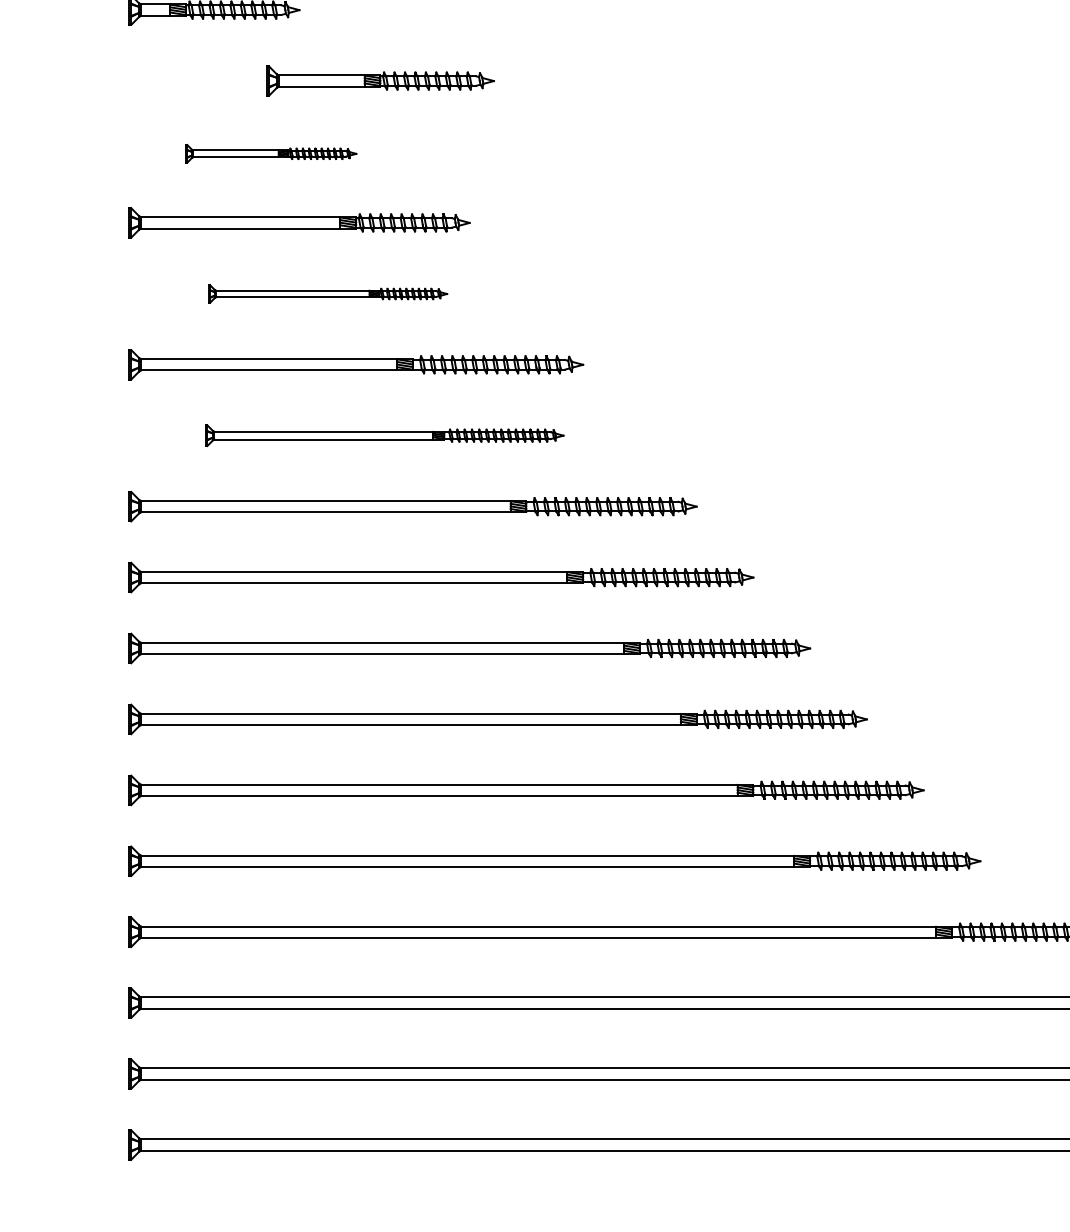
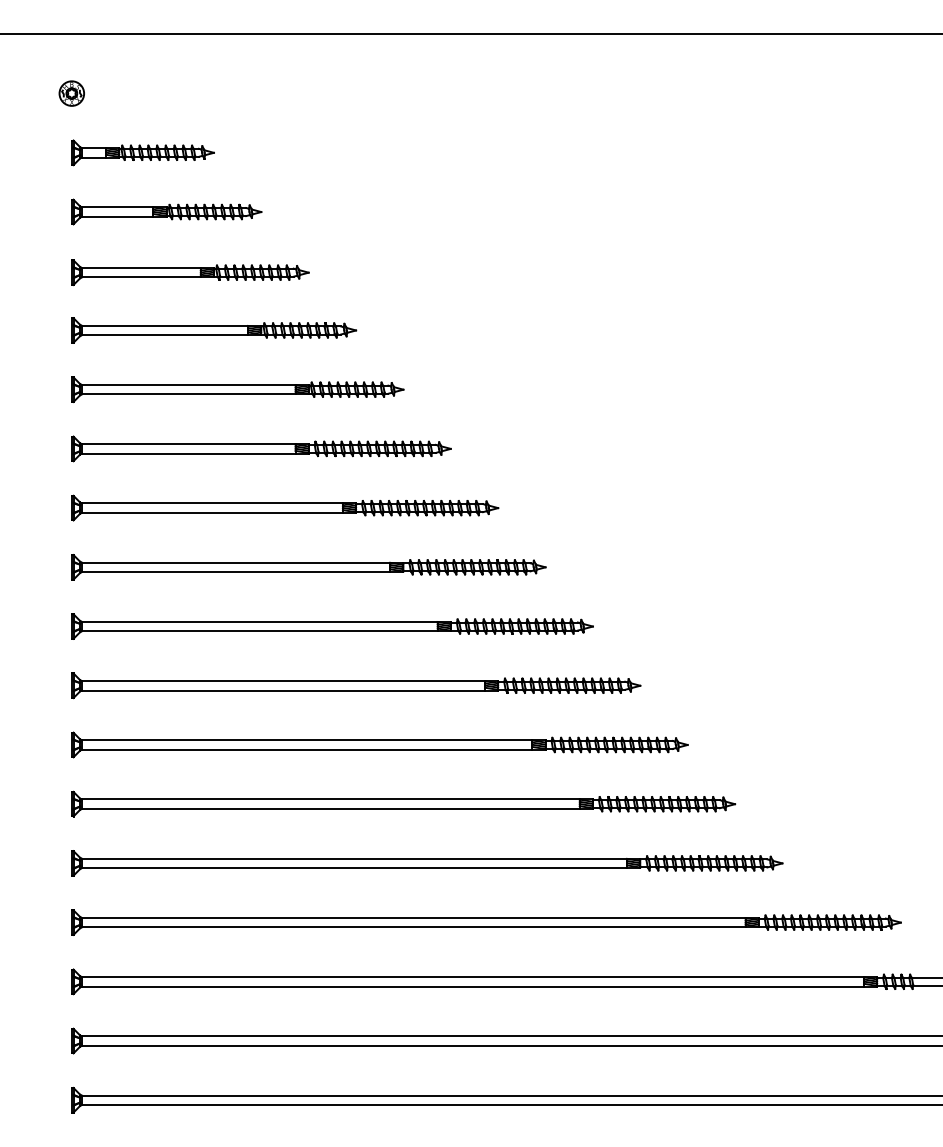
part: (380, 80) -> (166, 211), moved
part: (271, 153) -> (190, 272), size x1.67
part: (327, 293) -> (237, 389), size x1.67
part: (385, 434) -> (285, 507), size x1.43

